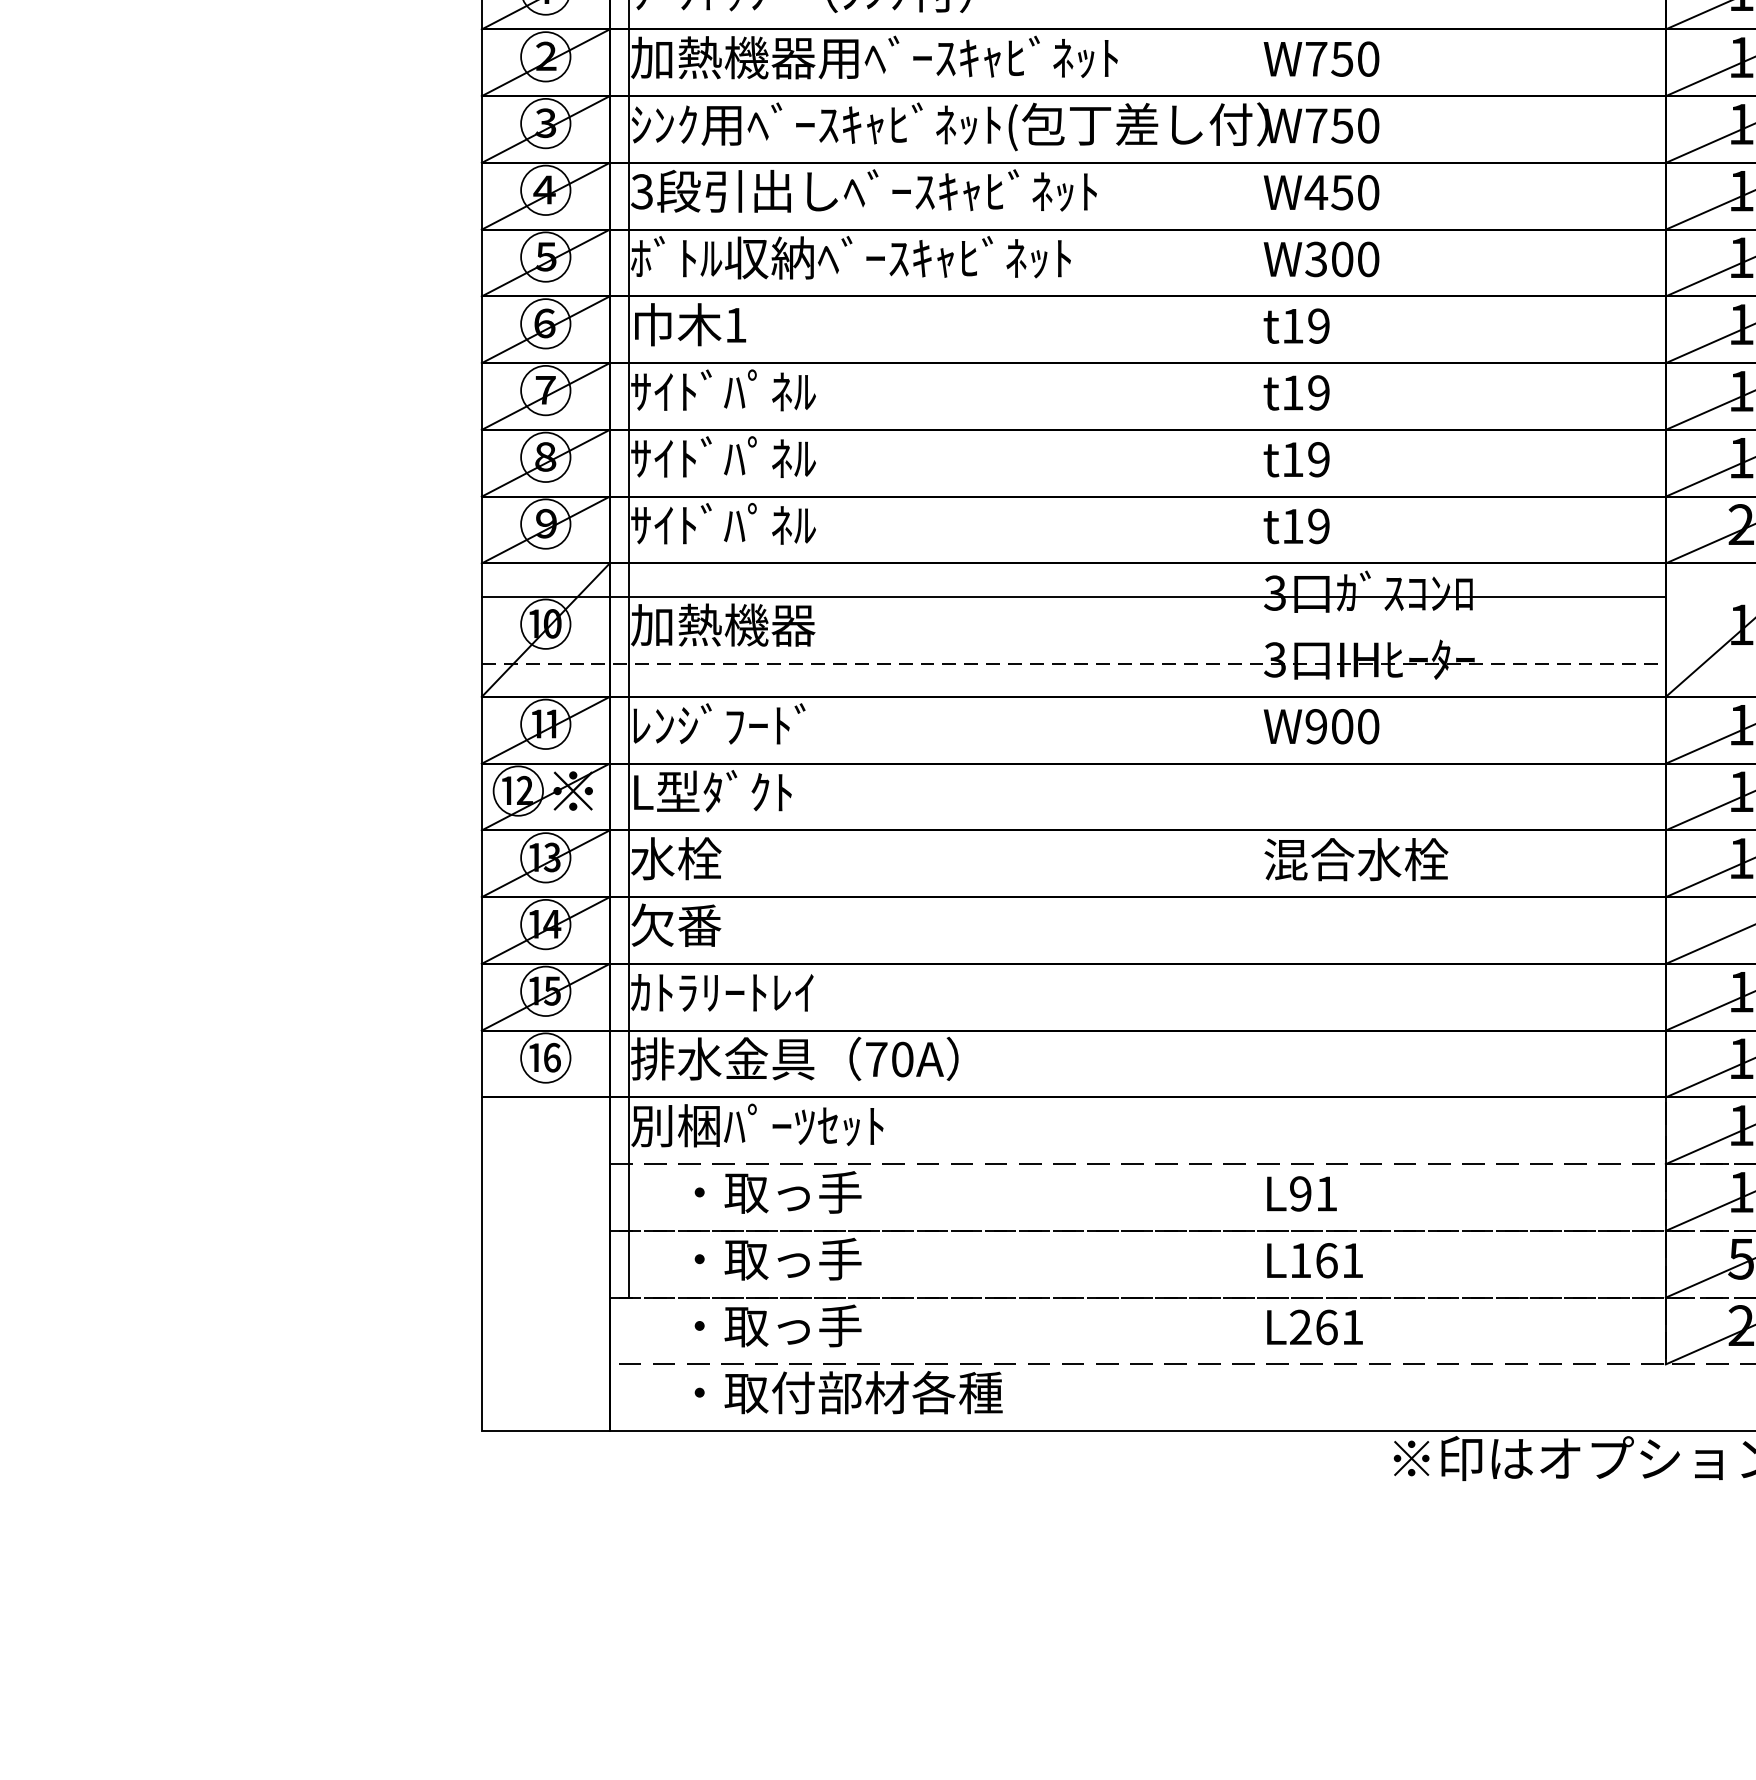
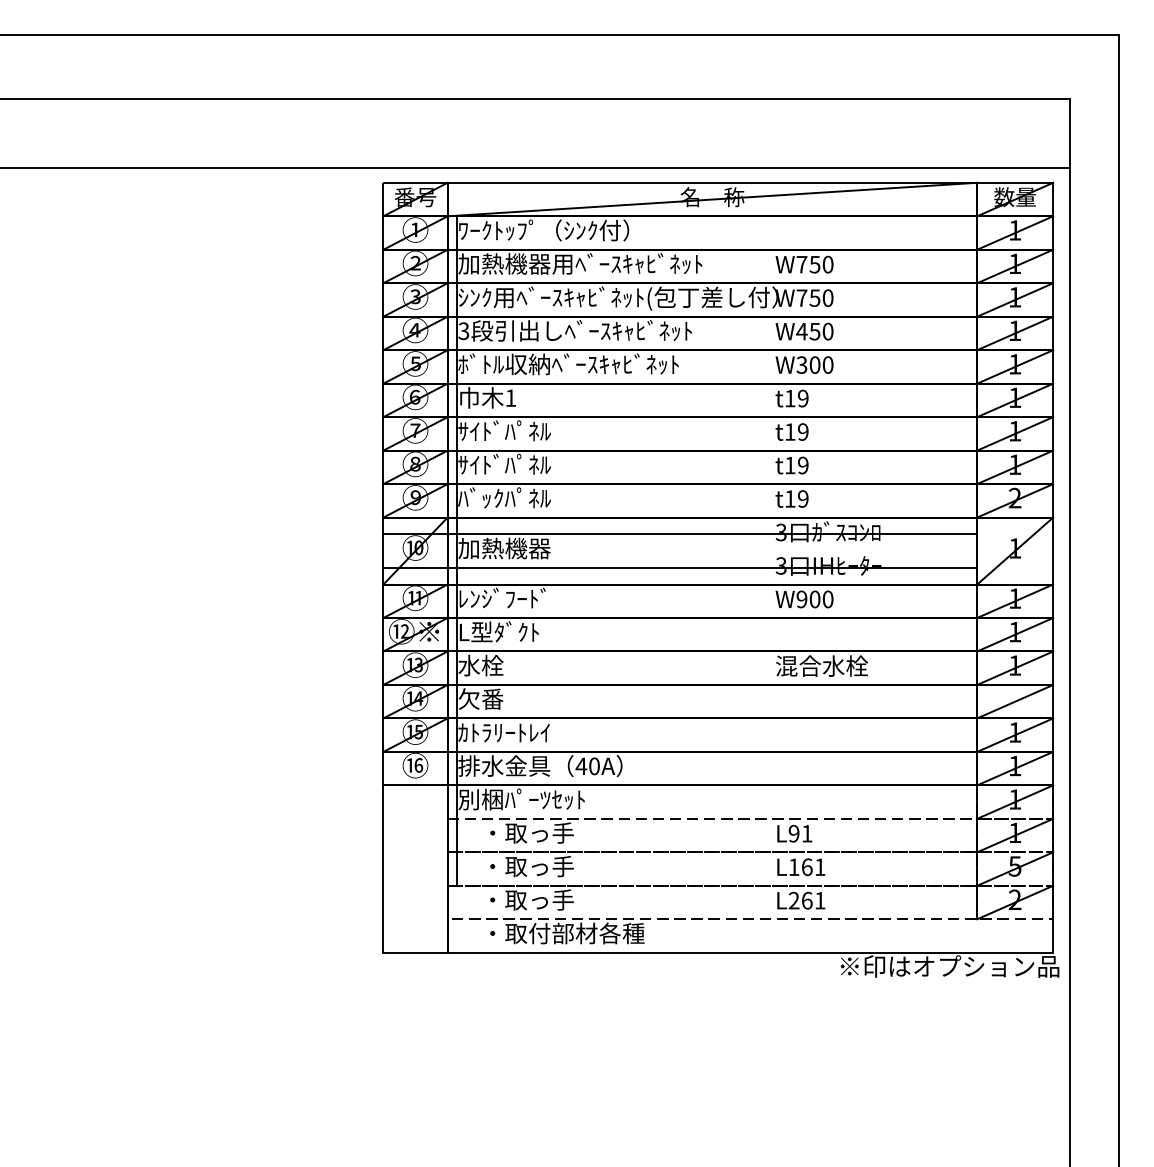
text: (675, 523) -> (480, 497), ｻｲﾄﾞﾊﾟﾈﾙ -> ﾊﾞｯｸﾊﾟﾈﾙ
line: (1074, 662) -> (680, 567), dashed -> solid
text: (876, 1057) -> (581, 765), 70A -> 40A

